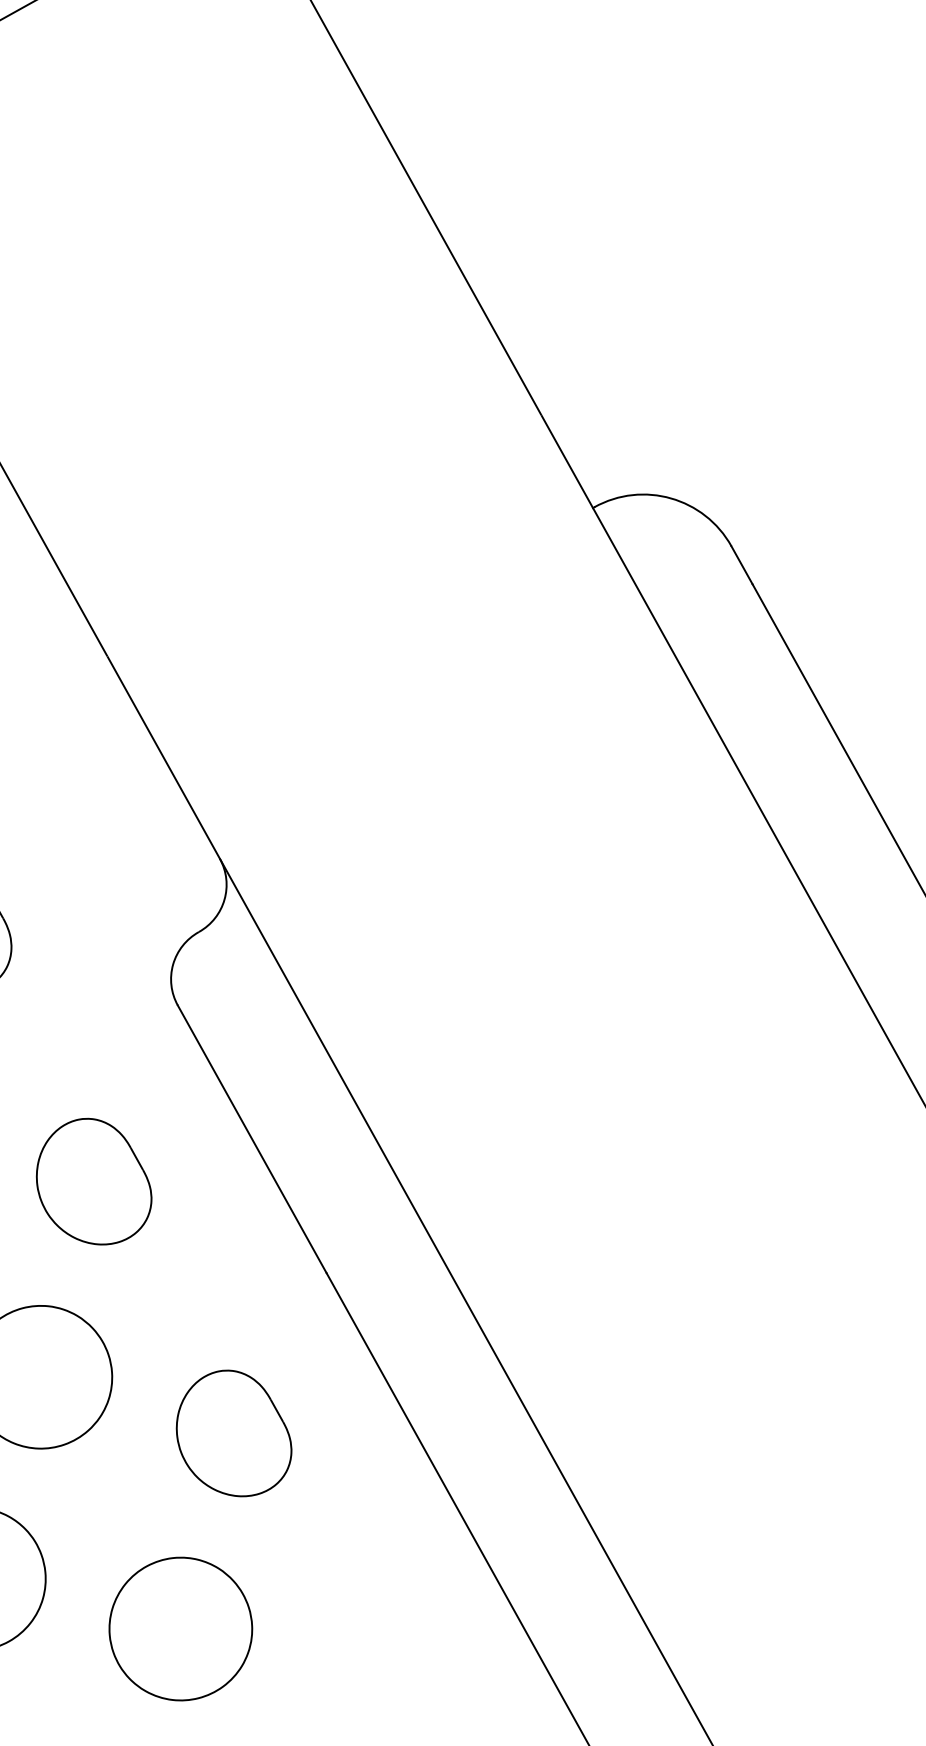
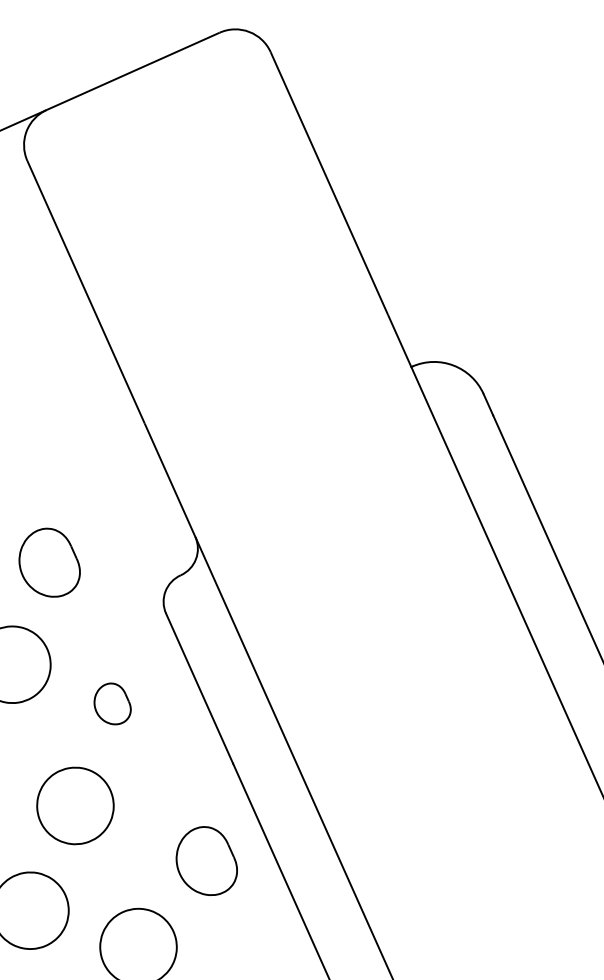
part: (92, 1181) -> (112, 703), size x0.6
part: (232, 1432) -> (206, 860), moved

